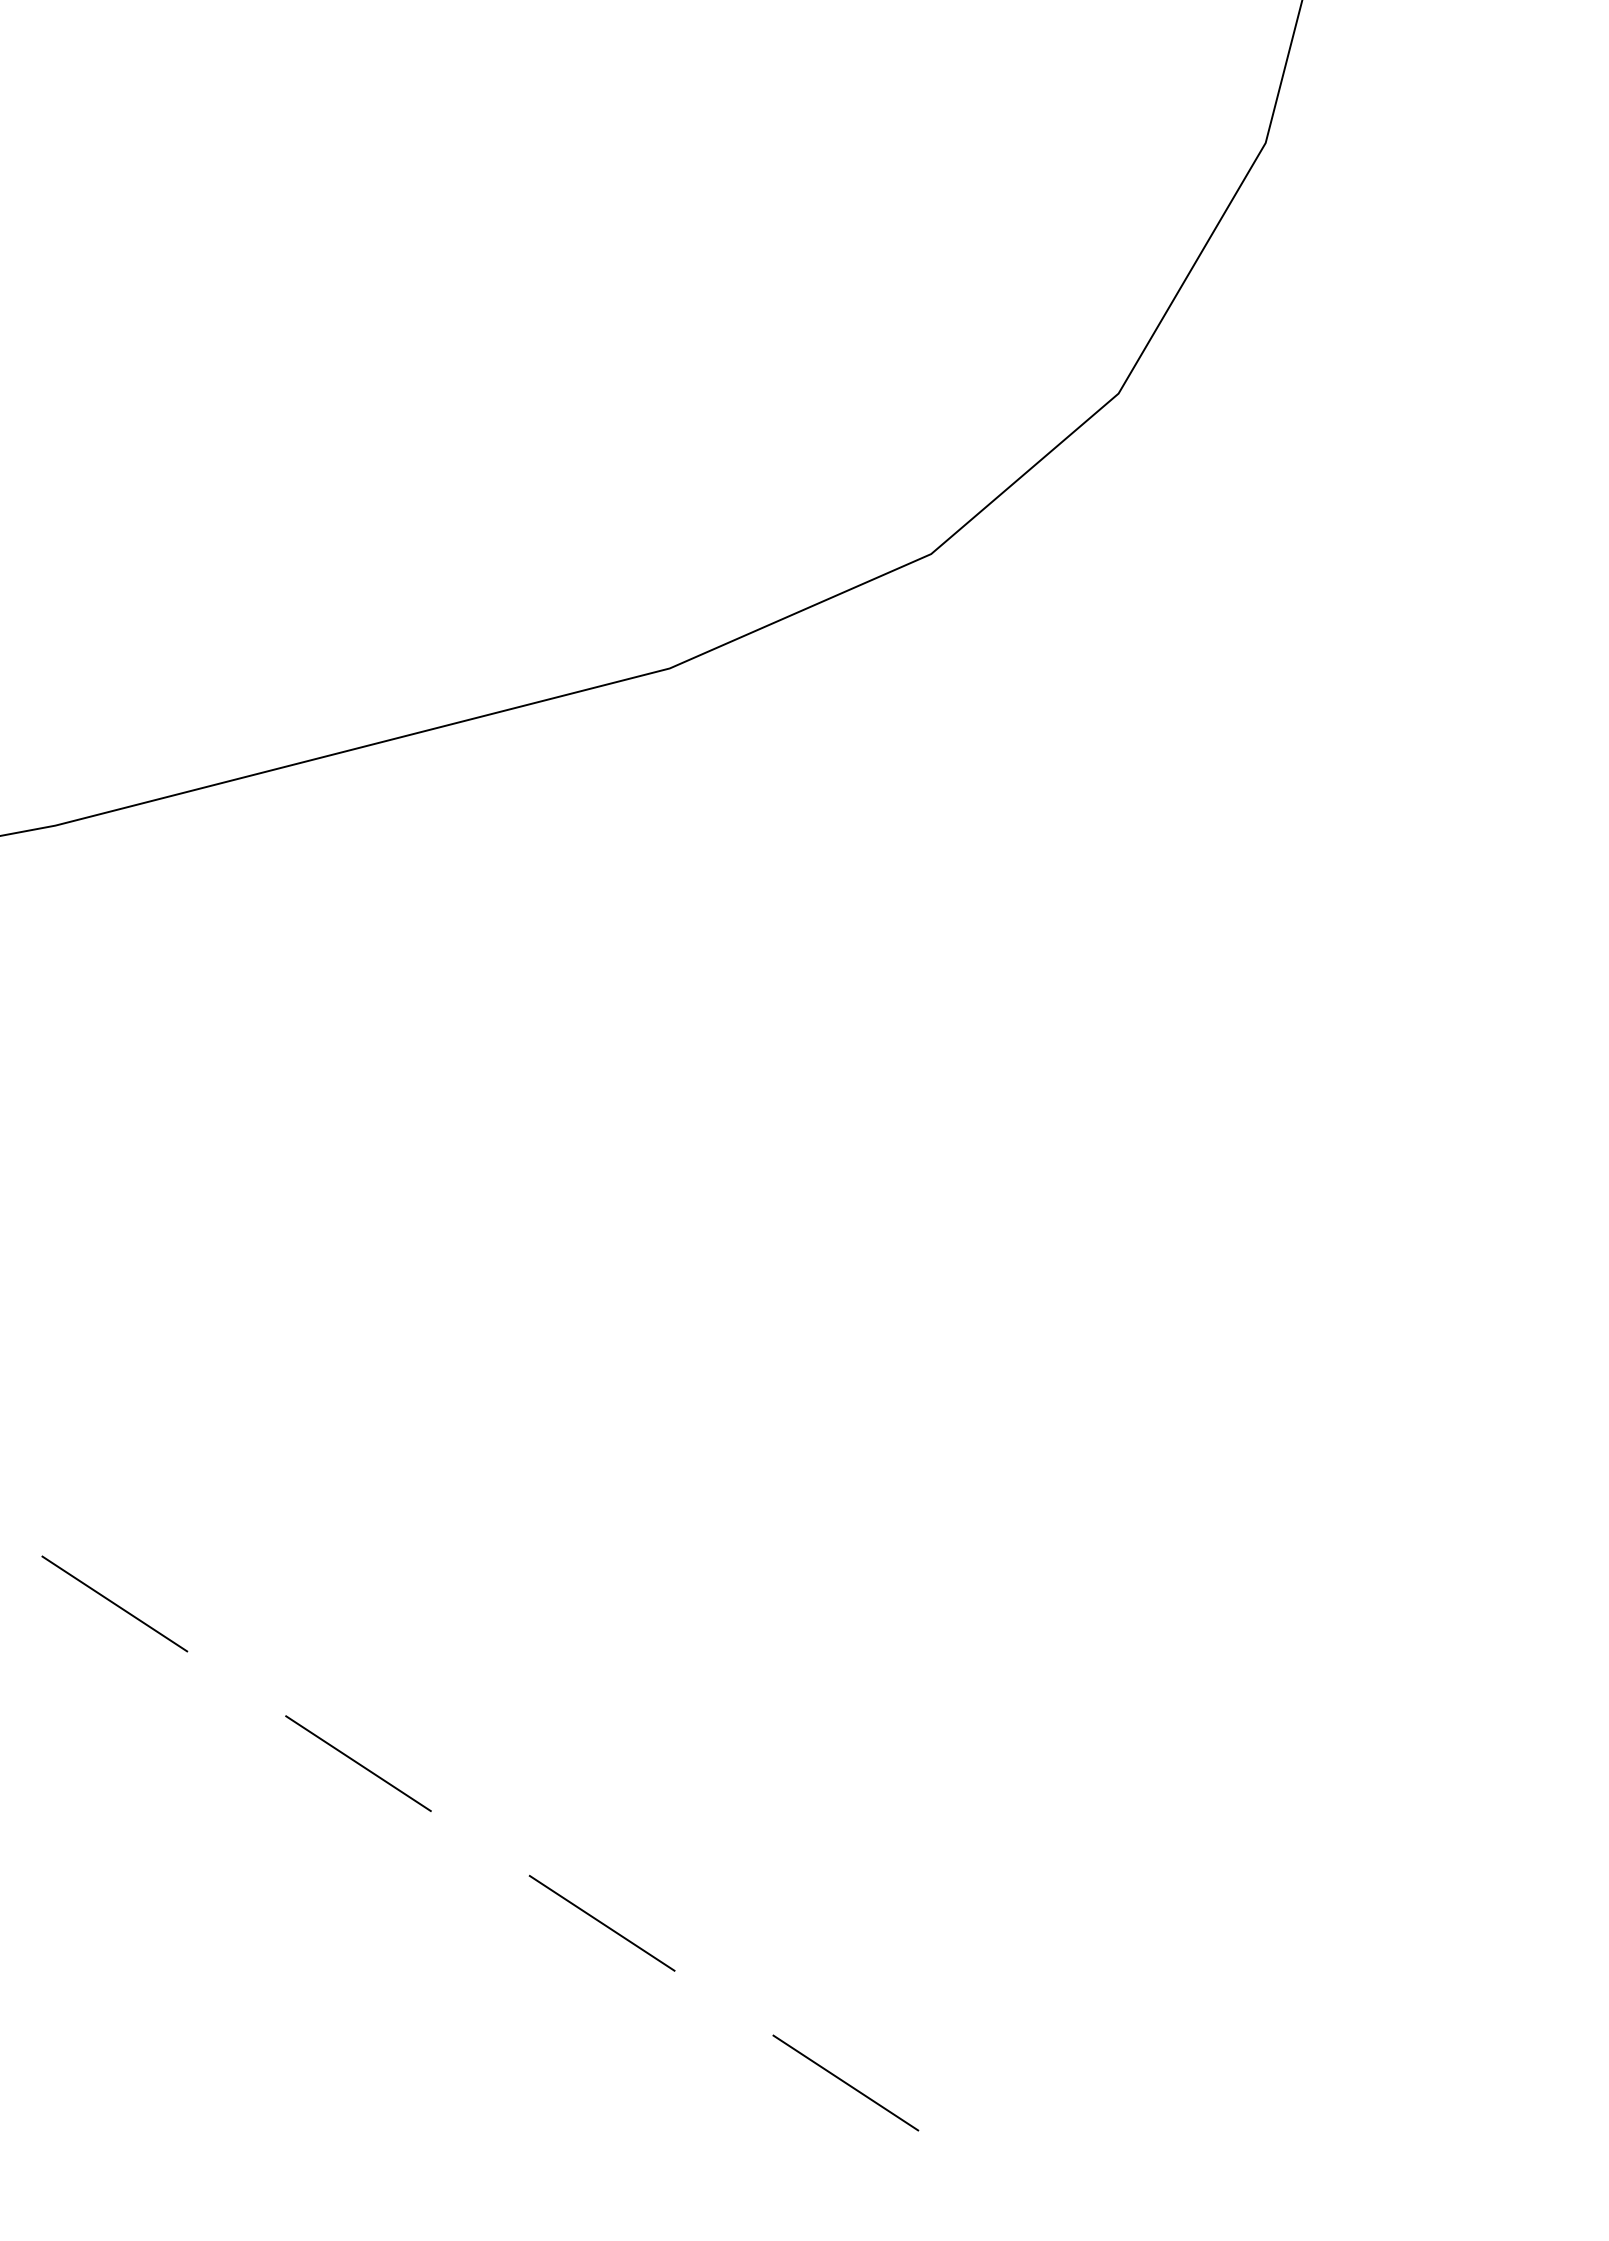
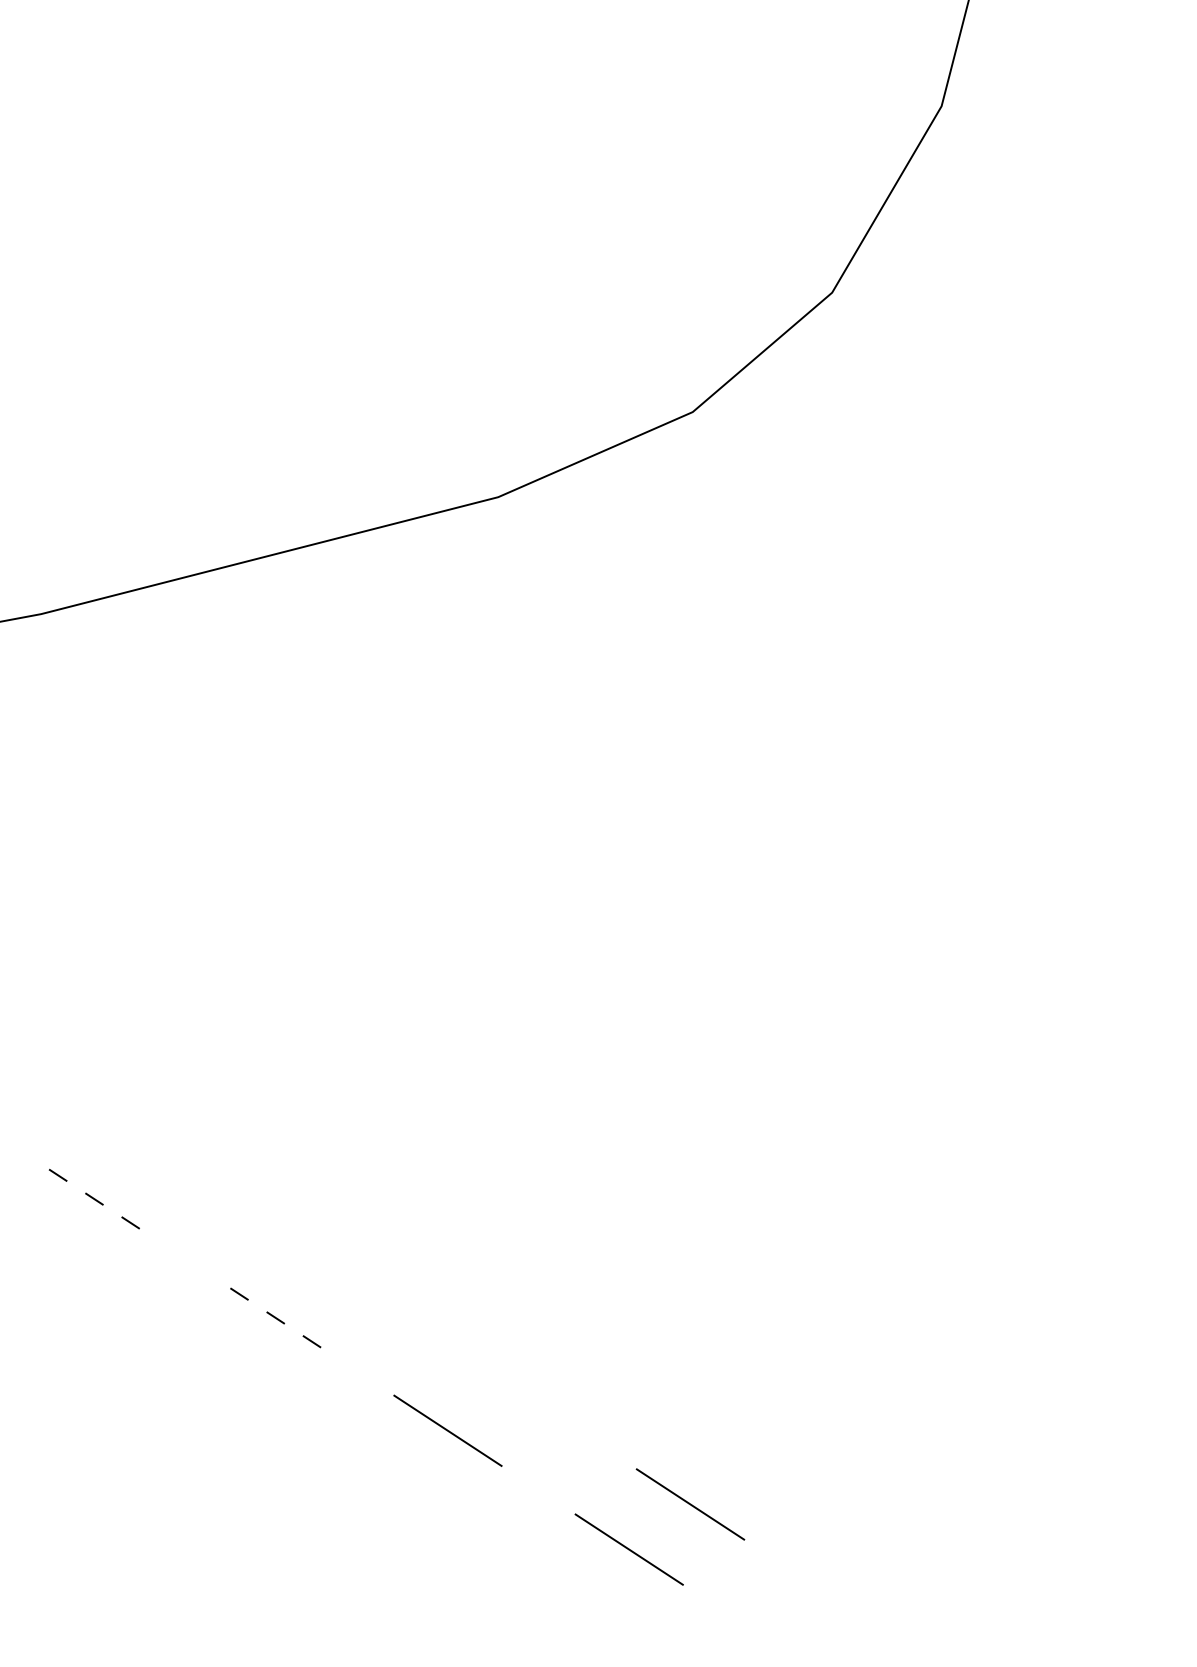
line: (114, 1603) -> (85, 1192), solid -> dashed
line: (358, 1763) -> (266, 1311), solid -> dashed
line: (927, 2021) -> (690, 1503), added

